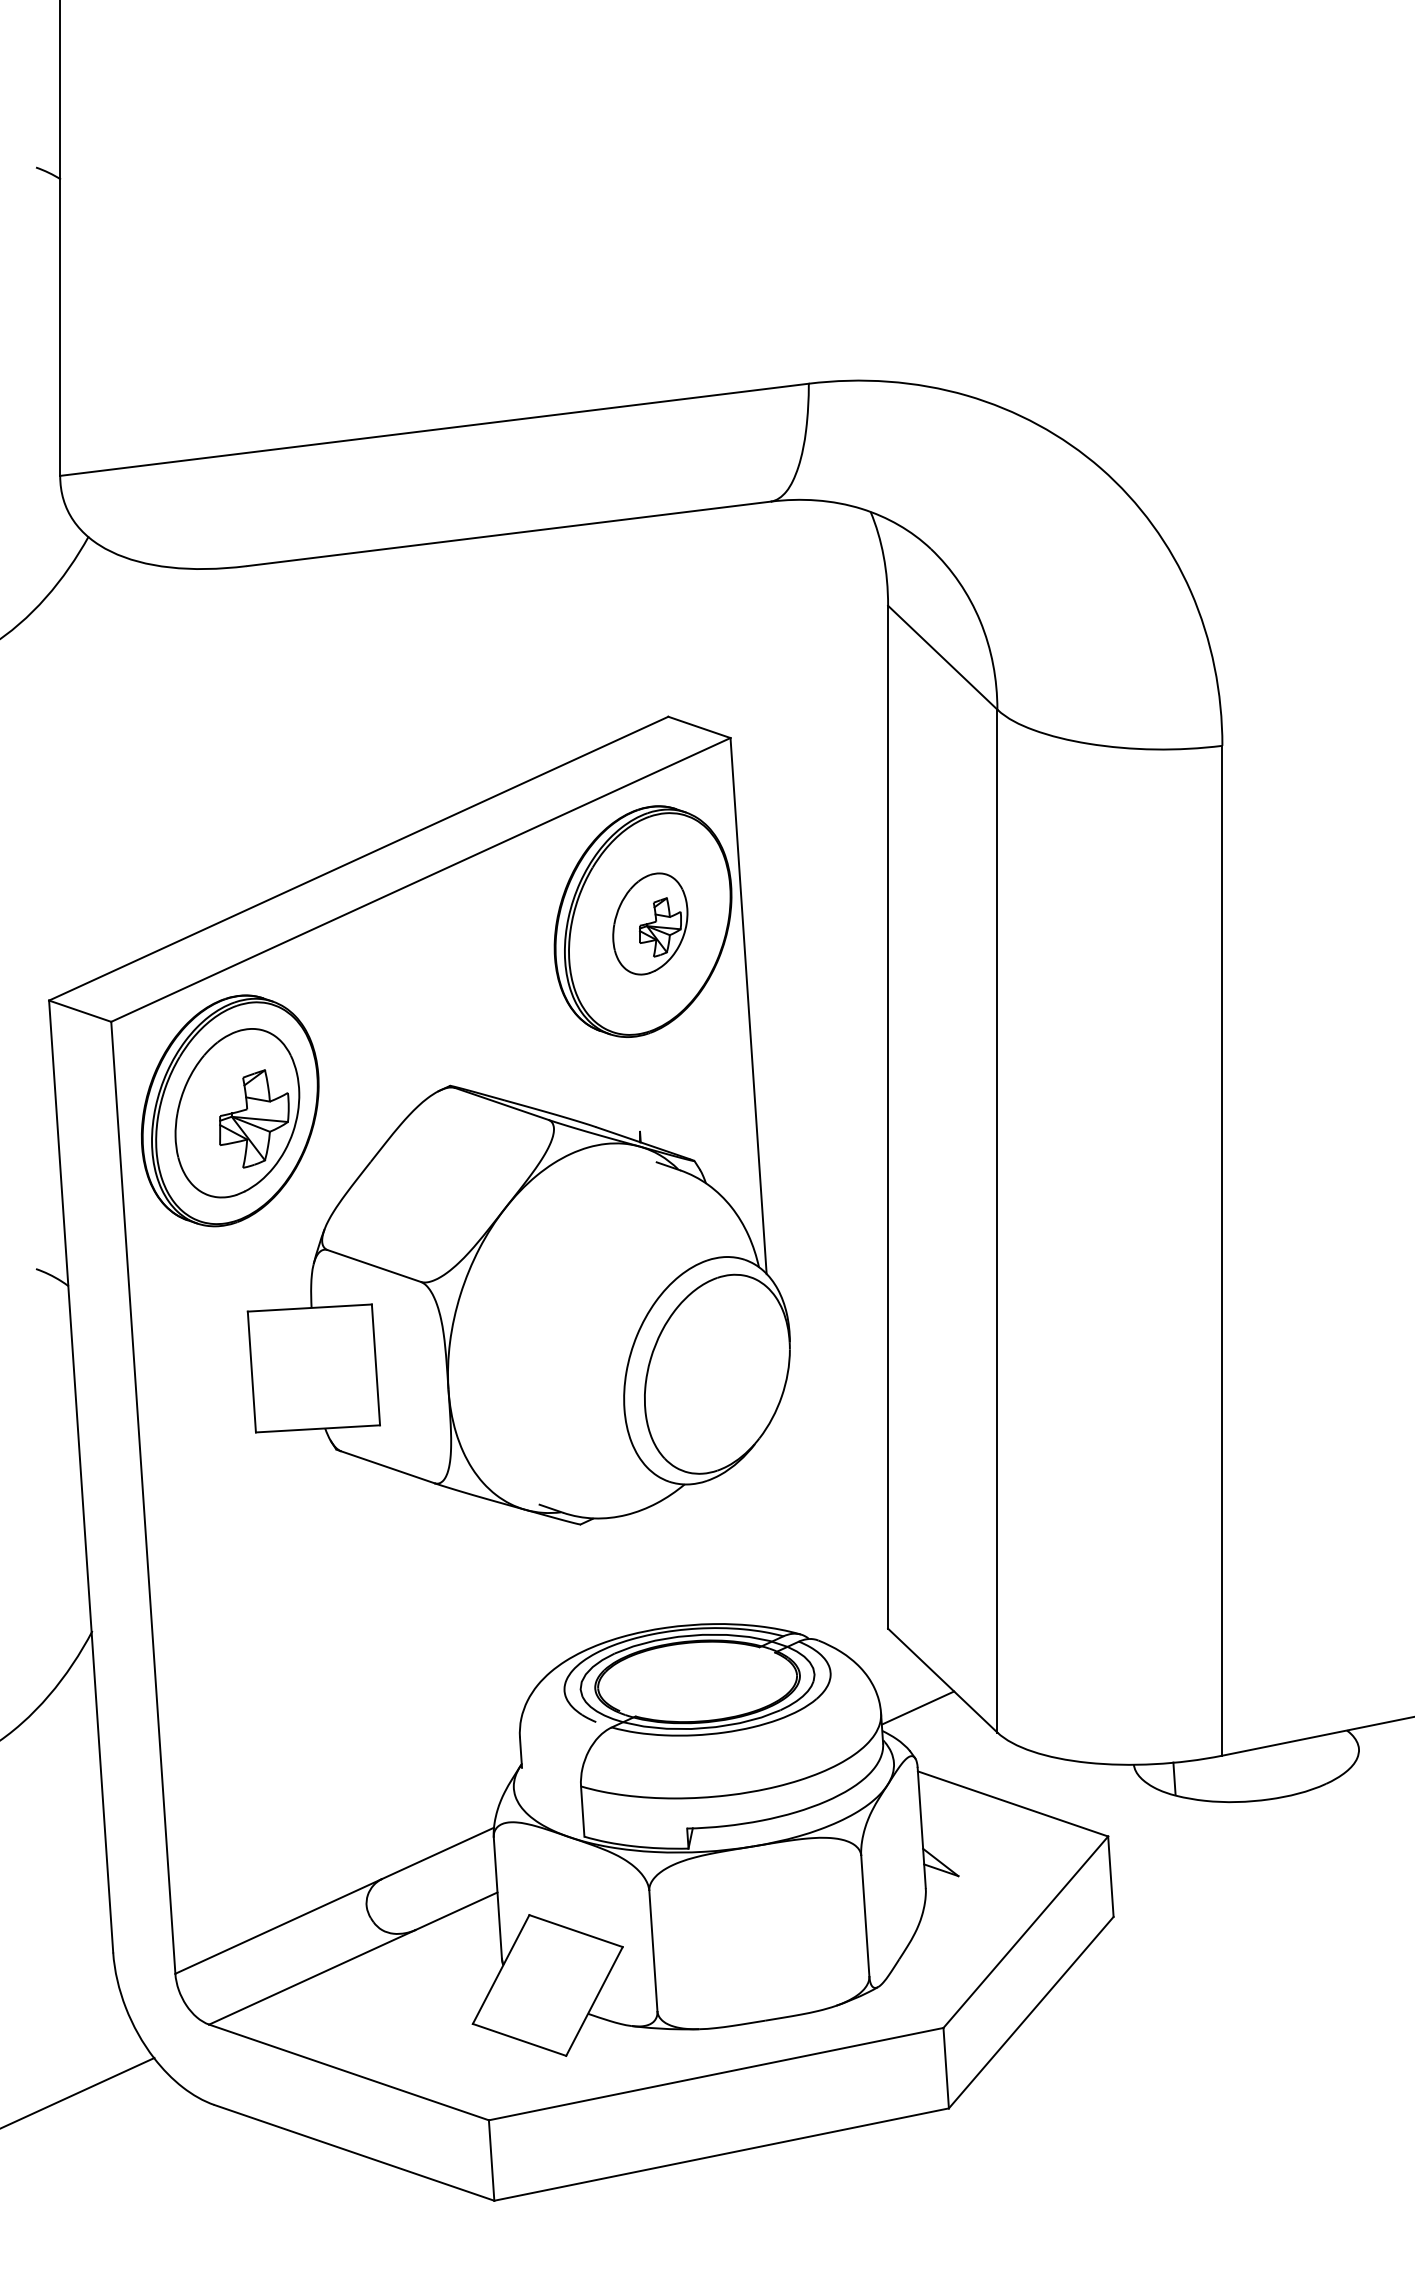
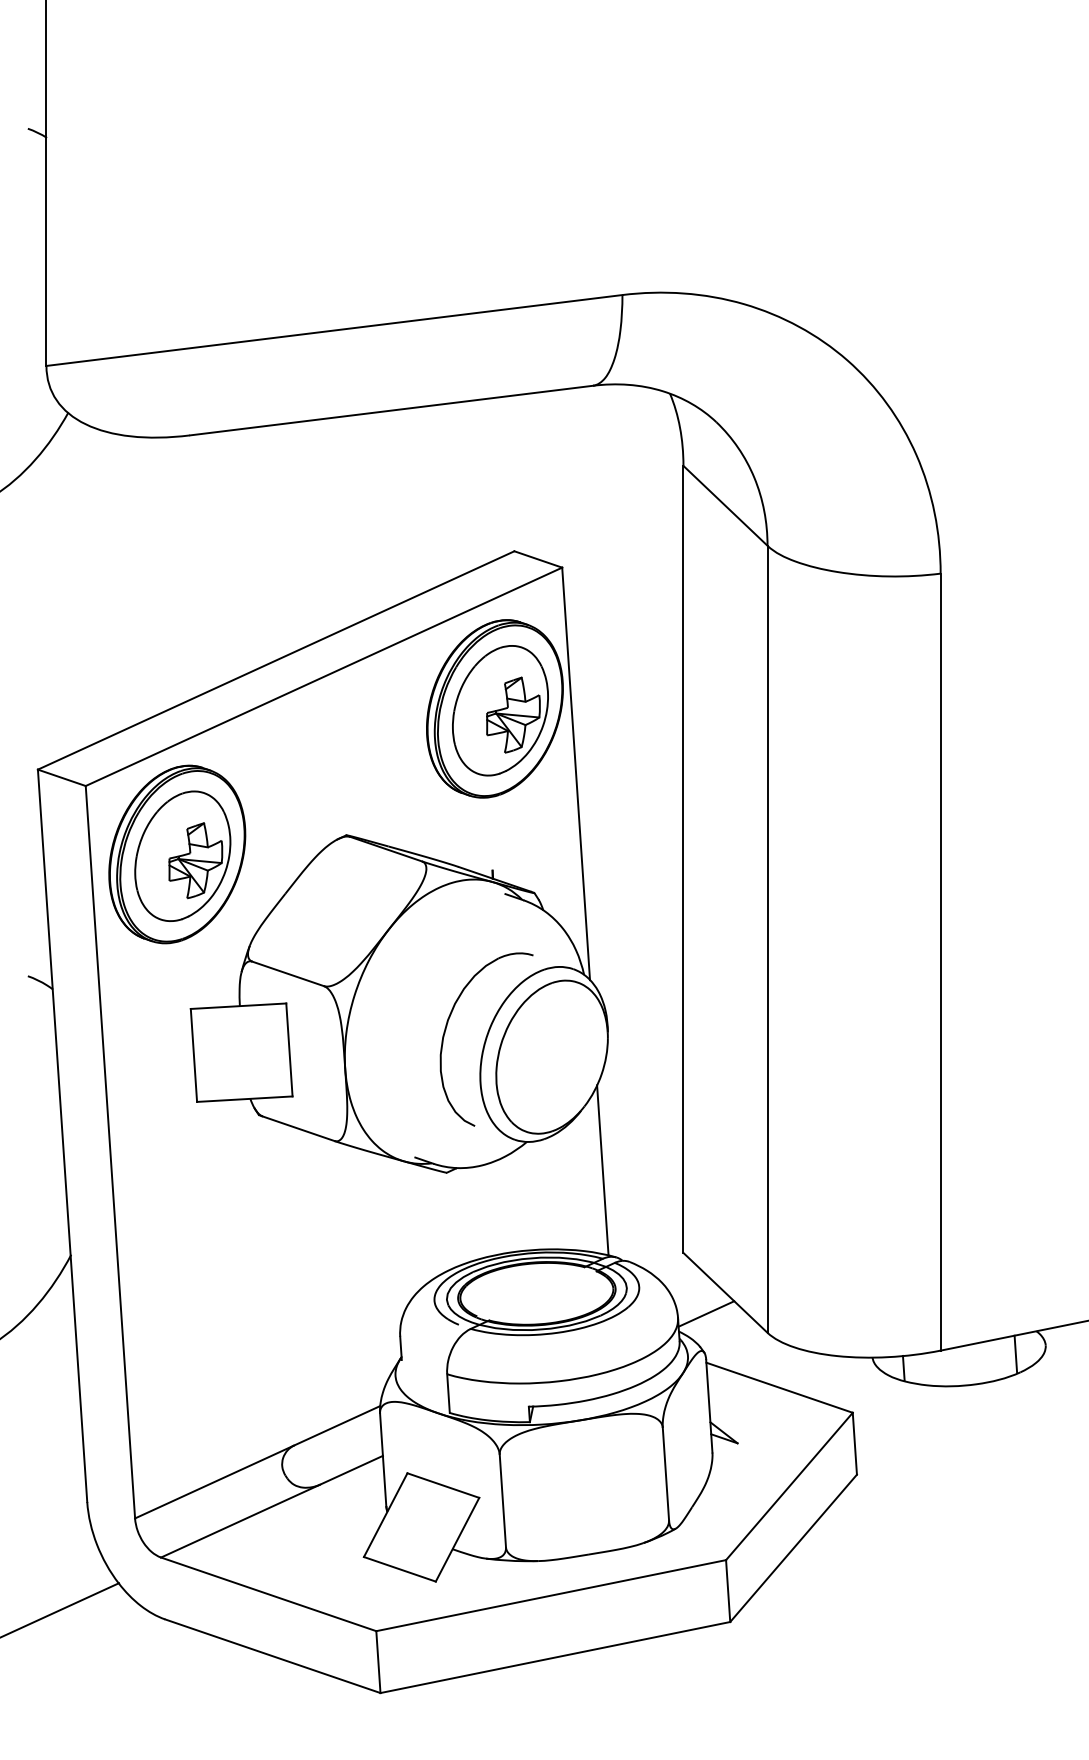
part: (650, 923) -> (500, 710), size x1.67
part: (580, 1336) -> (446, 1028), added
line: (782, 1520) -> (602, 1169), added
line: (1319, 1760) -> (1015, 1354), added

